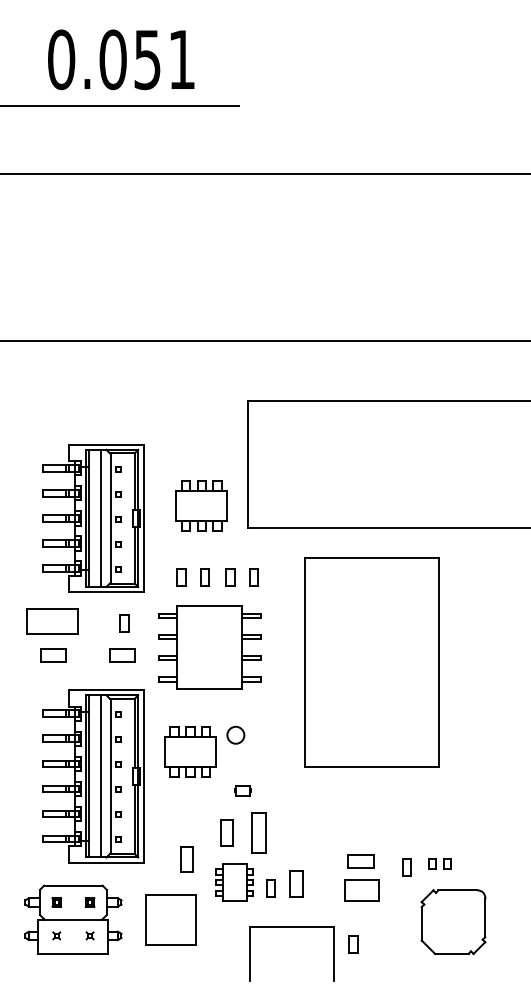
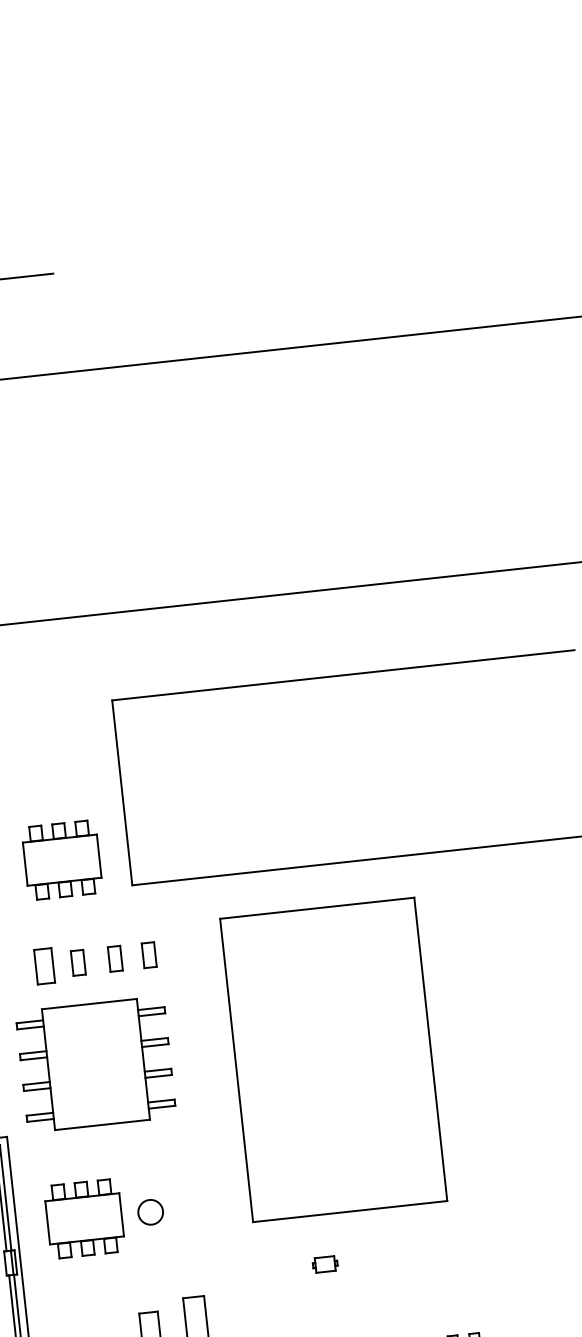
part: (181, 577) -> (44, 967), size x1.4
circle: (235, 734) -> (150, 1211), moved
part: (242, 790) -> (324, 1264), moved

